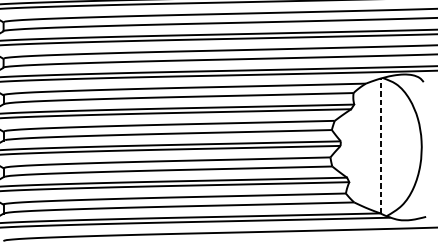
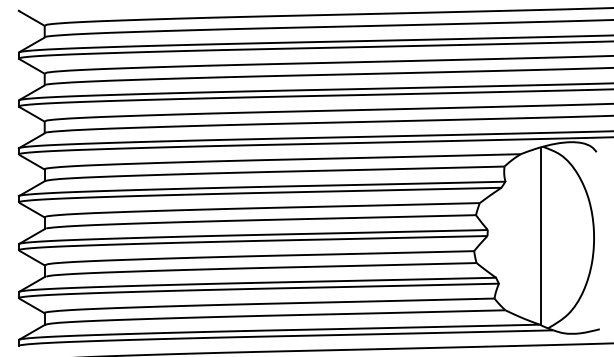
line: (381, 146) -> (541, 236), dashed -> solid

